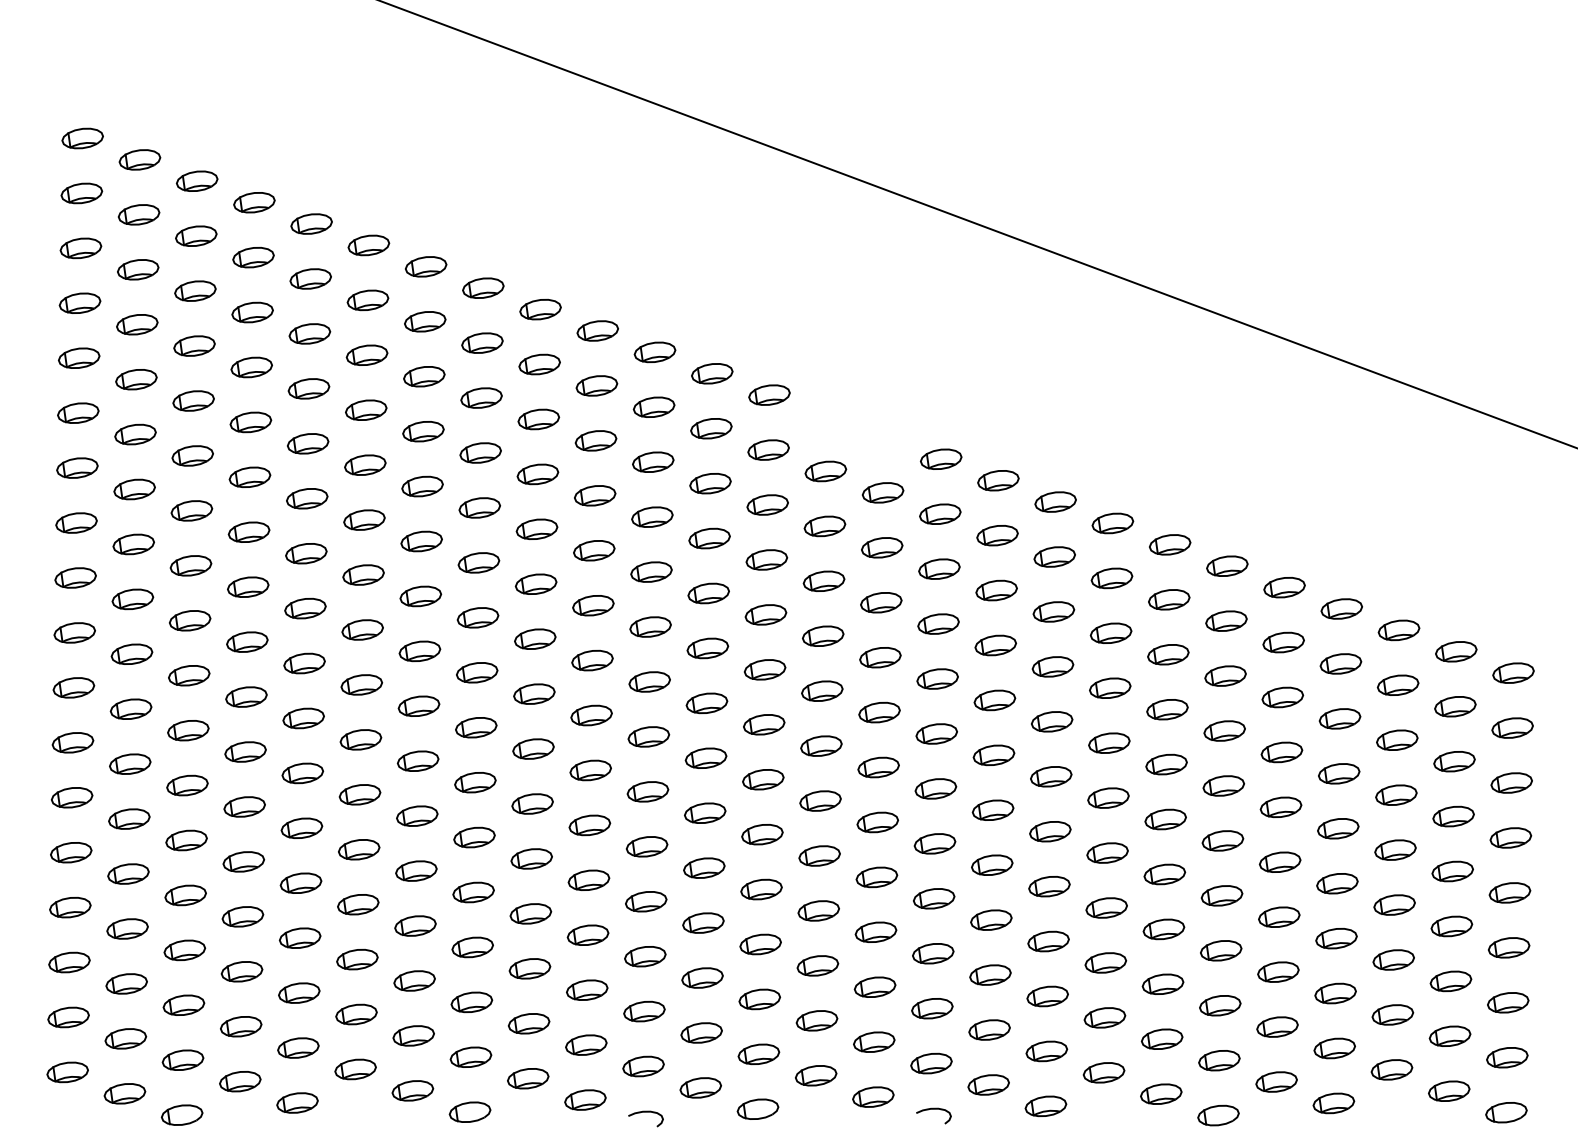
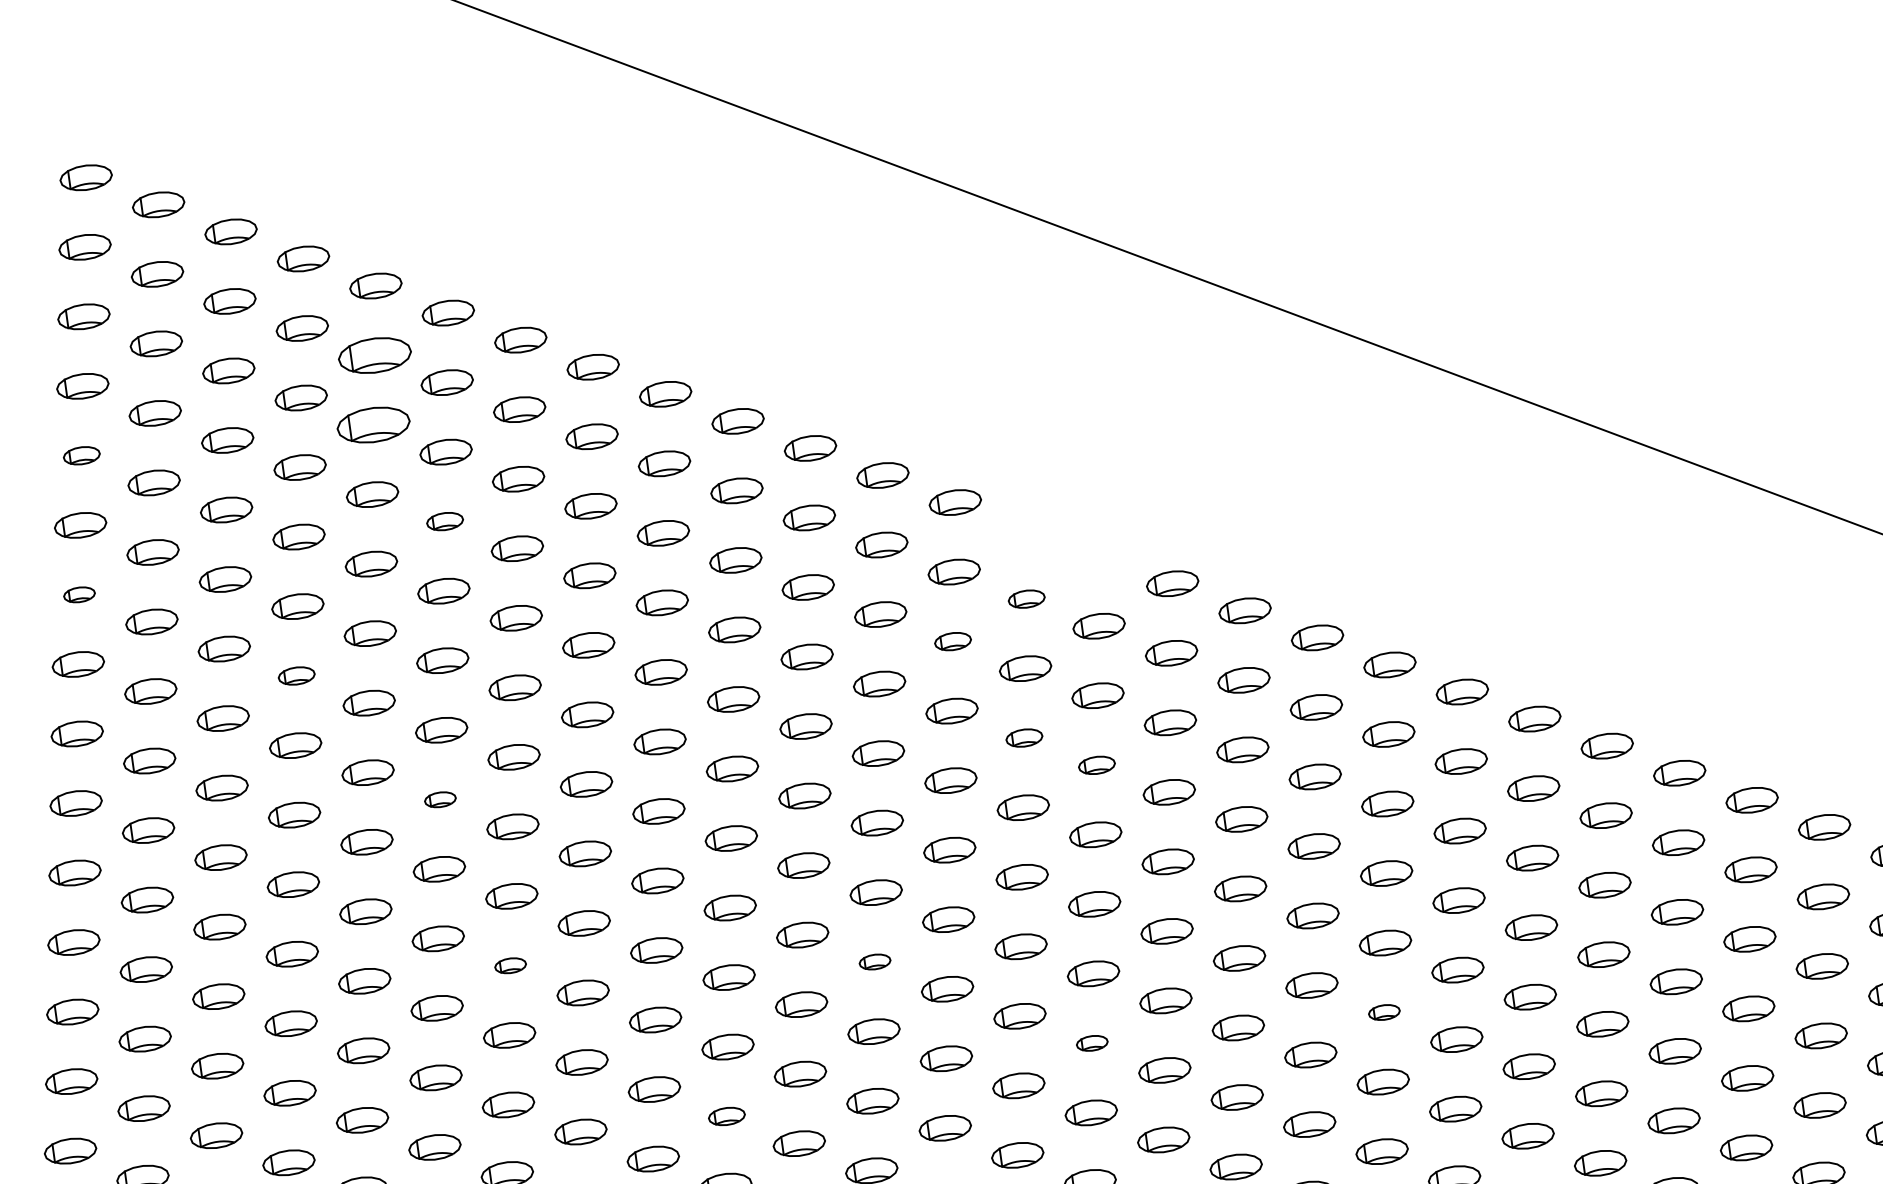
part: (310, 278) -> (374, 354), size x1.4
part: (309, 333) -> (373, 424), size x1.4
part: (79, 357) -> (82, 454), size x0.7
part: (366, 409) -> (445, 520), size x0.7
part: (77, 467) -> (79, 594), size x0.6
part: (825, 471) -> (1026, 599), size x0.7
part: (767, 504) -> (952, 640), size x0.7
part: (248, 531) -> (296, 675), size x0.7
part: (823, 580) -> (1023, 737), size x0.7
part: (881, 602) -> (1097, 764), size x0.7
part: (362, 629) -> (440, 799), size x0.6
part: (705, 757) -> (874, 961), size x0.6
part: (417, 760) -> (509, 964), size x0.6
part: (1108, 797) -> (1384, 1011), size x0.6
part: (877, 822) -> (1092, 1043), size x0.6
part: (588, 879) -> (726, 1115), size x0.7

